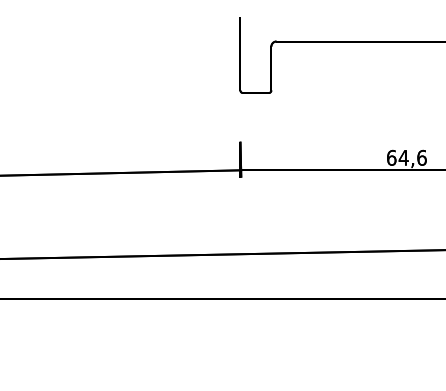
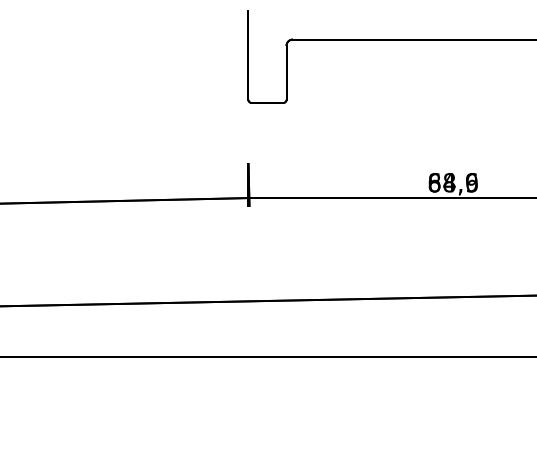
text: (406, 157) -> (452, 182), 64,6 -> 88,9

